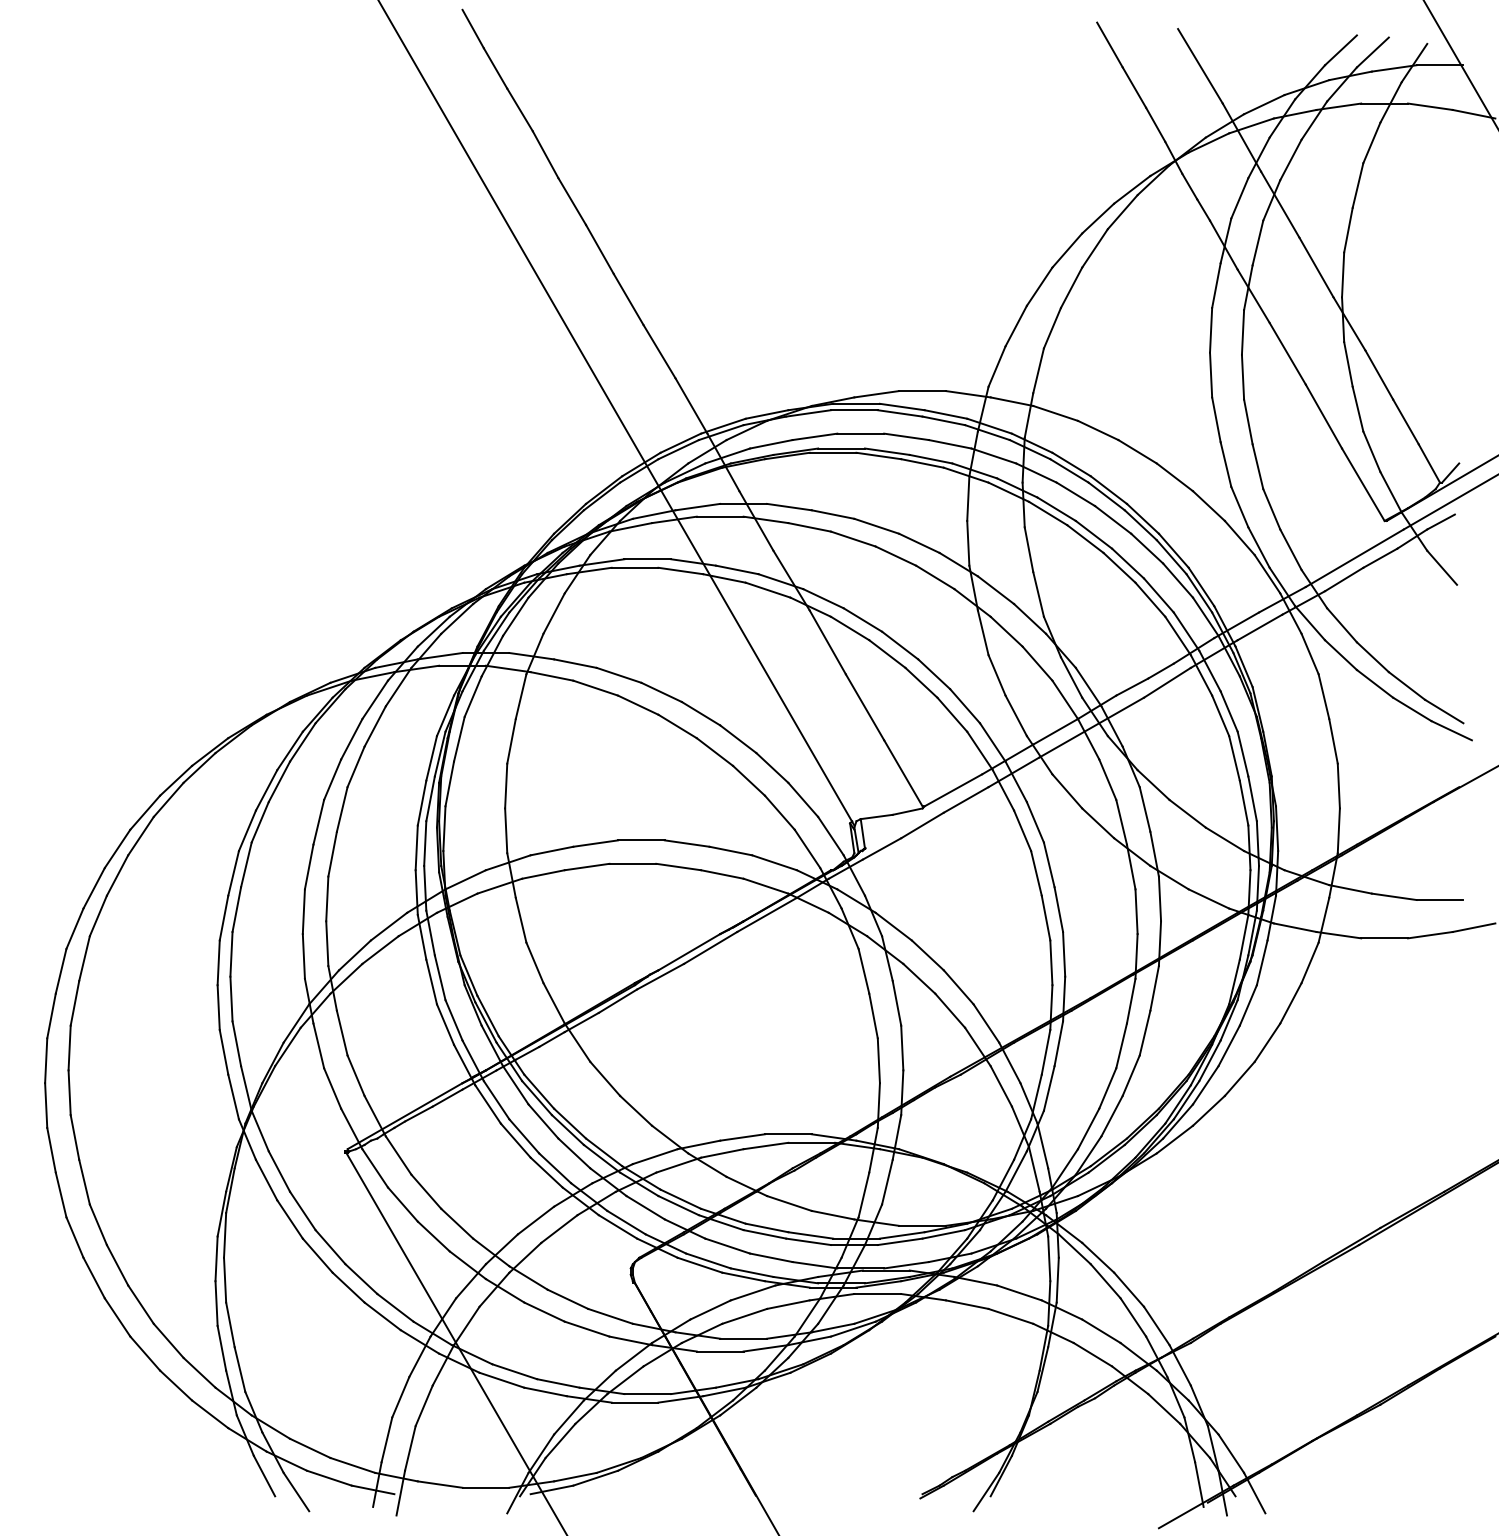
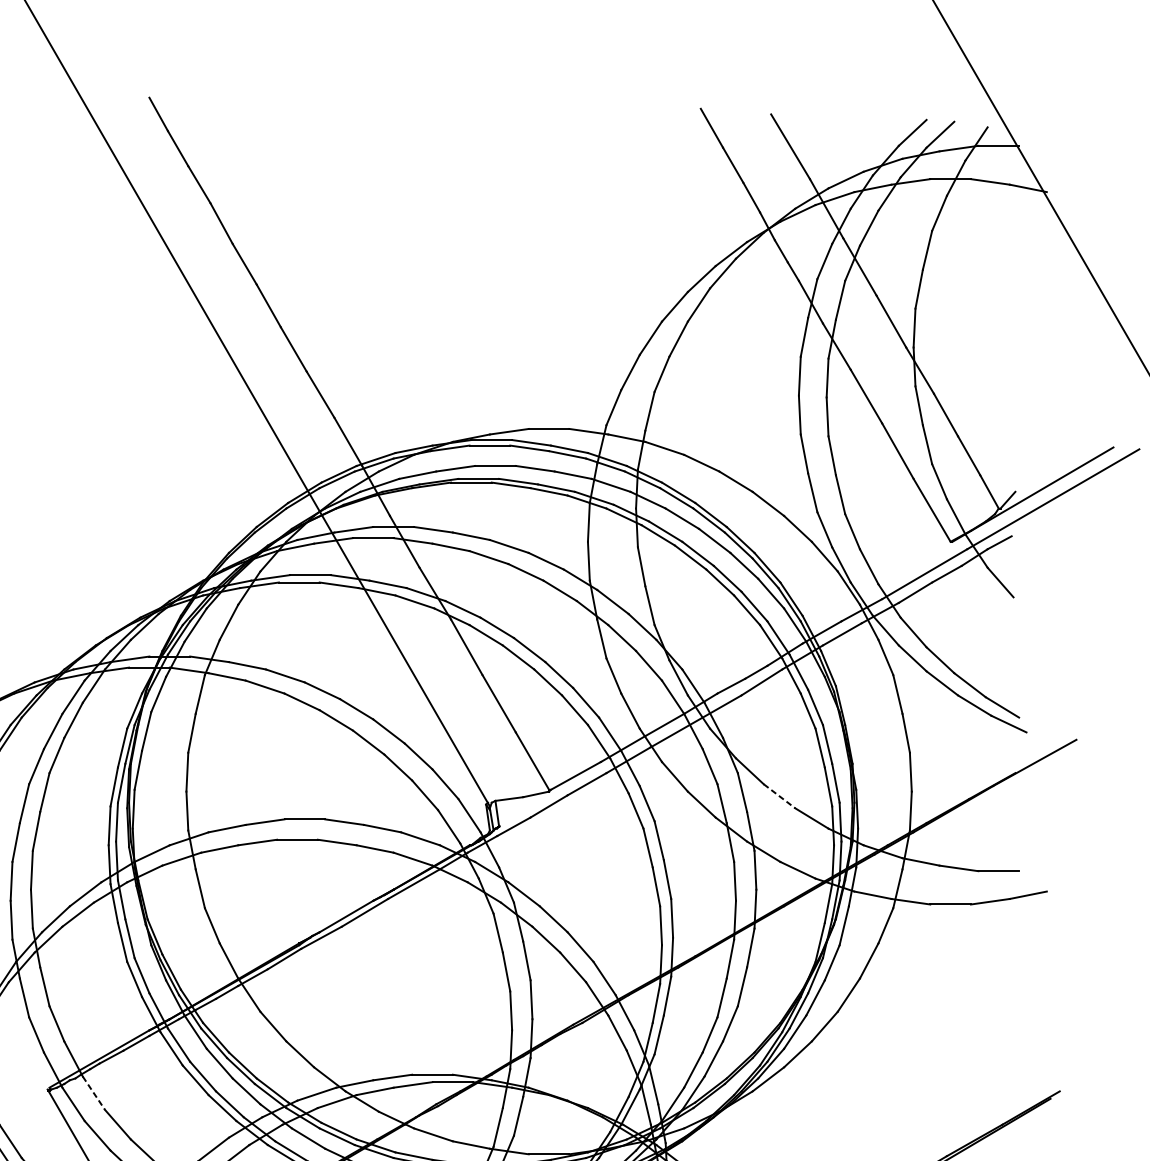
line: (1187, 813) -> (779, 796), solid -> dashed
line: (398, 1155) -> (93, 1093), solid -> dashed

